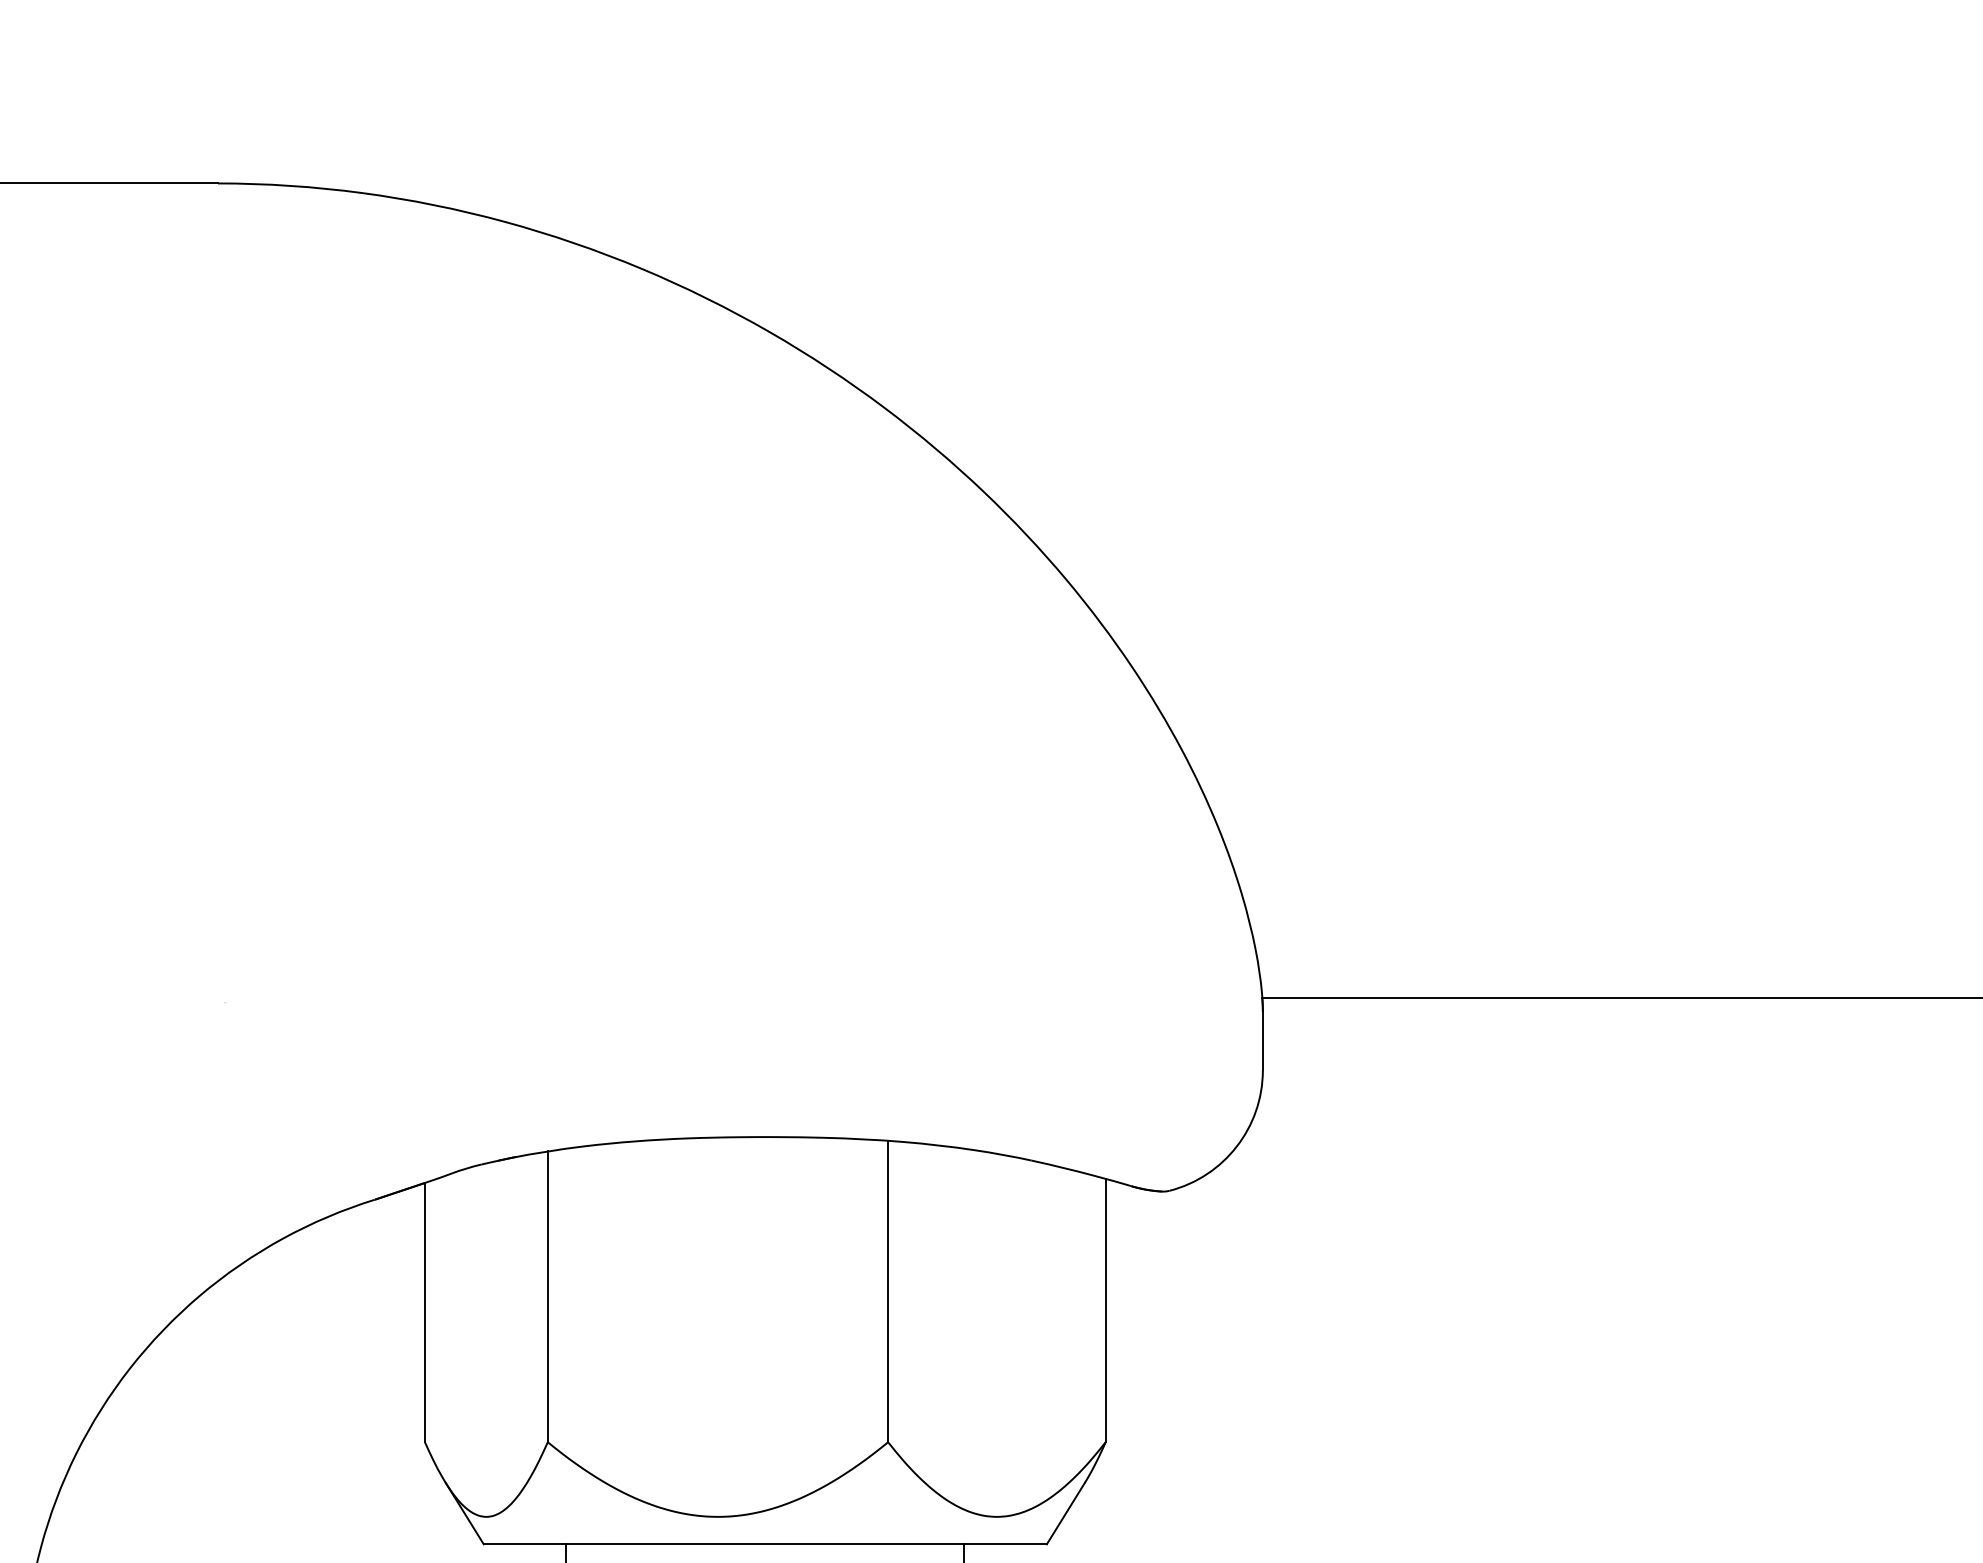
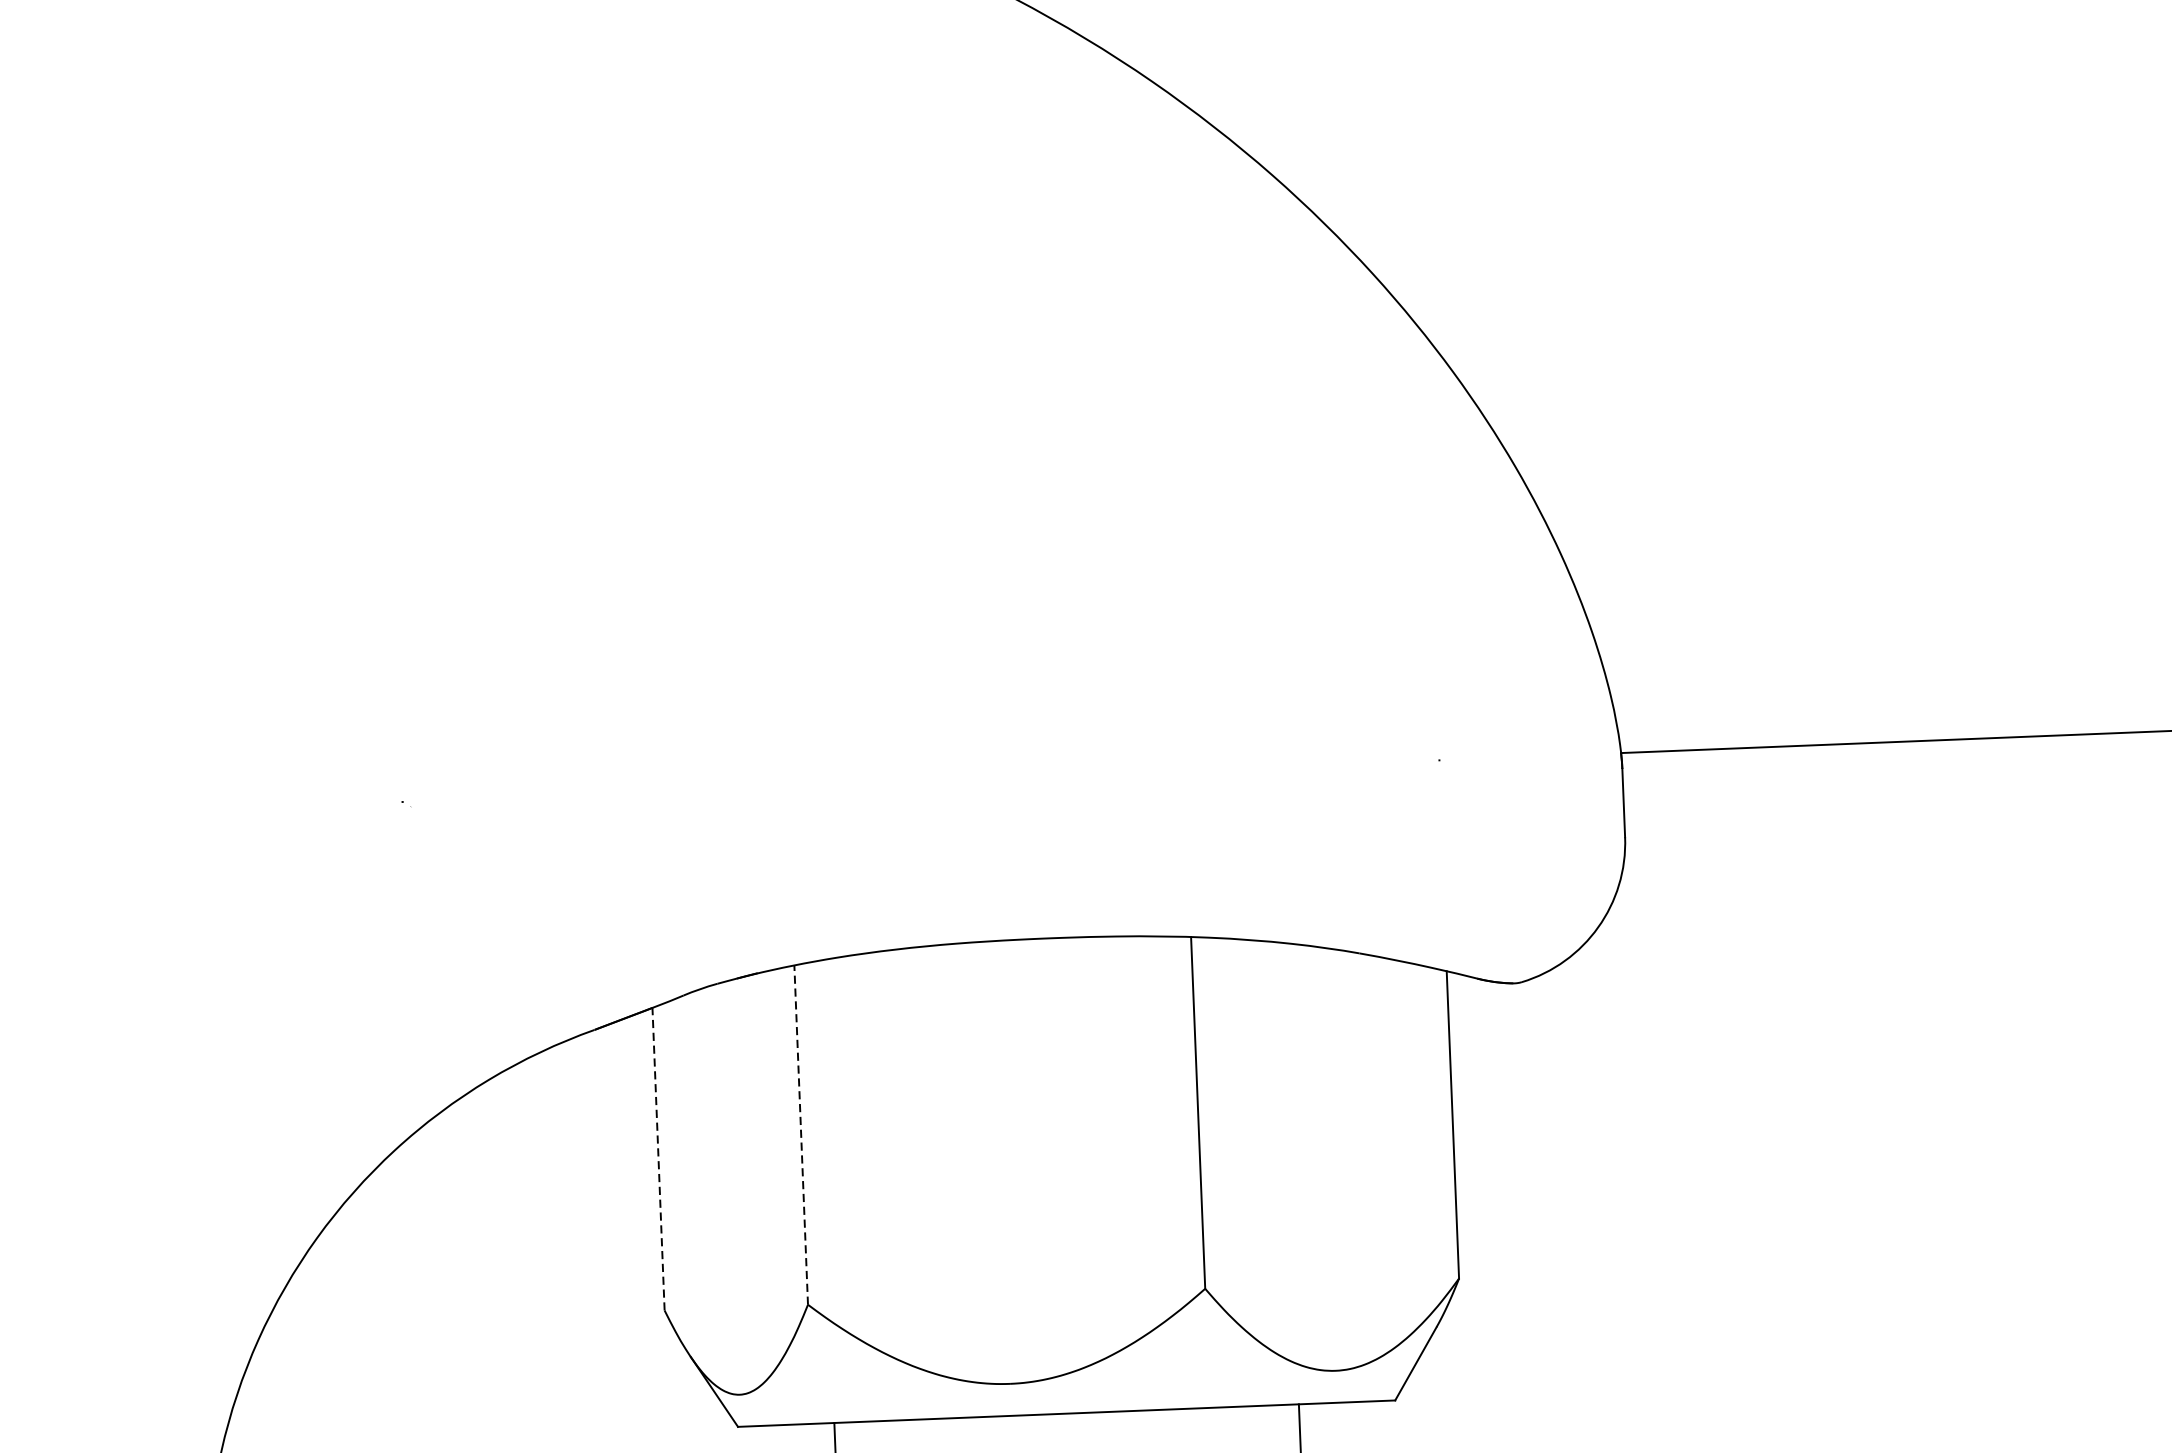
line: (547, 1296) -> (800, 1134), solid -> dashed
line: (424, 1312) -> (658, 1159), solid -> dashed

